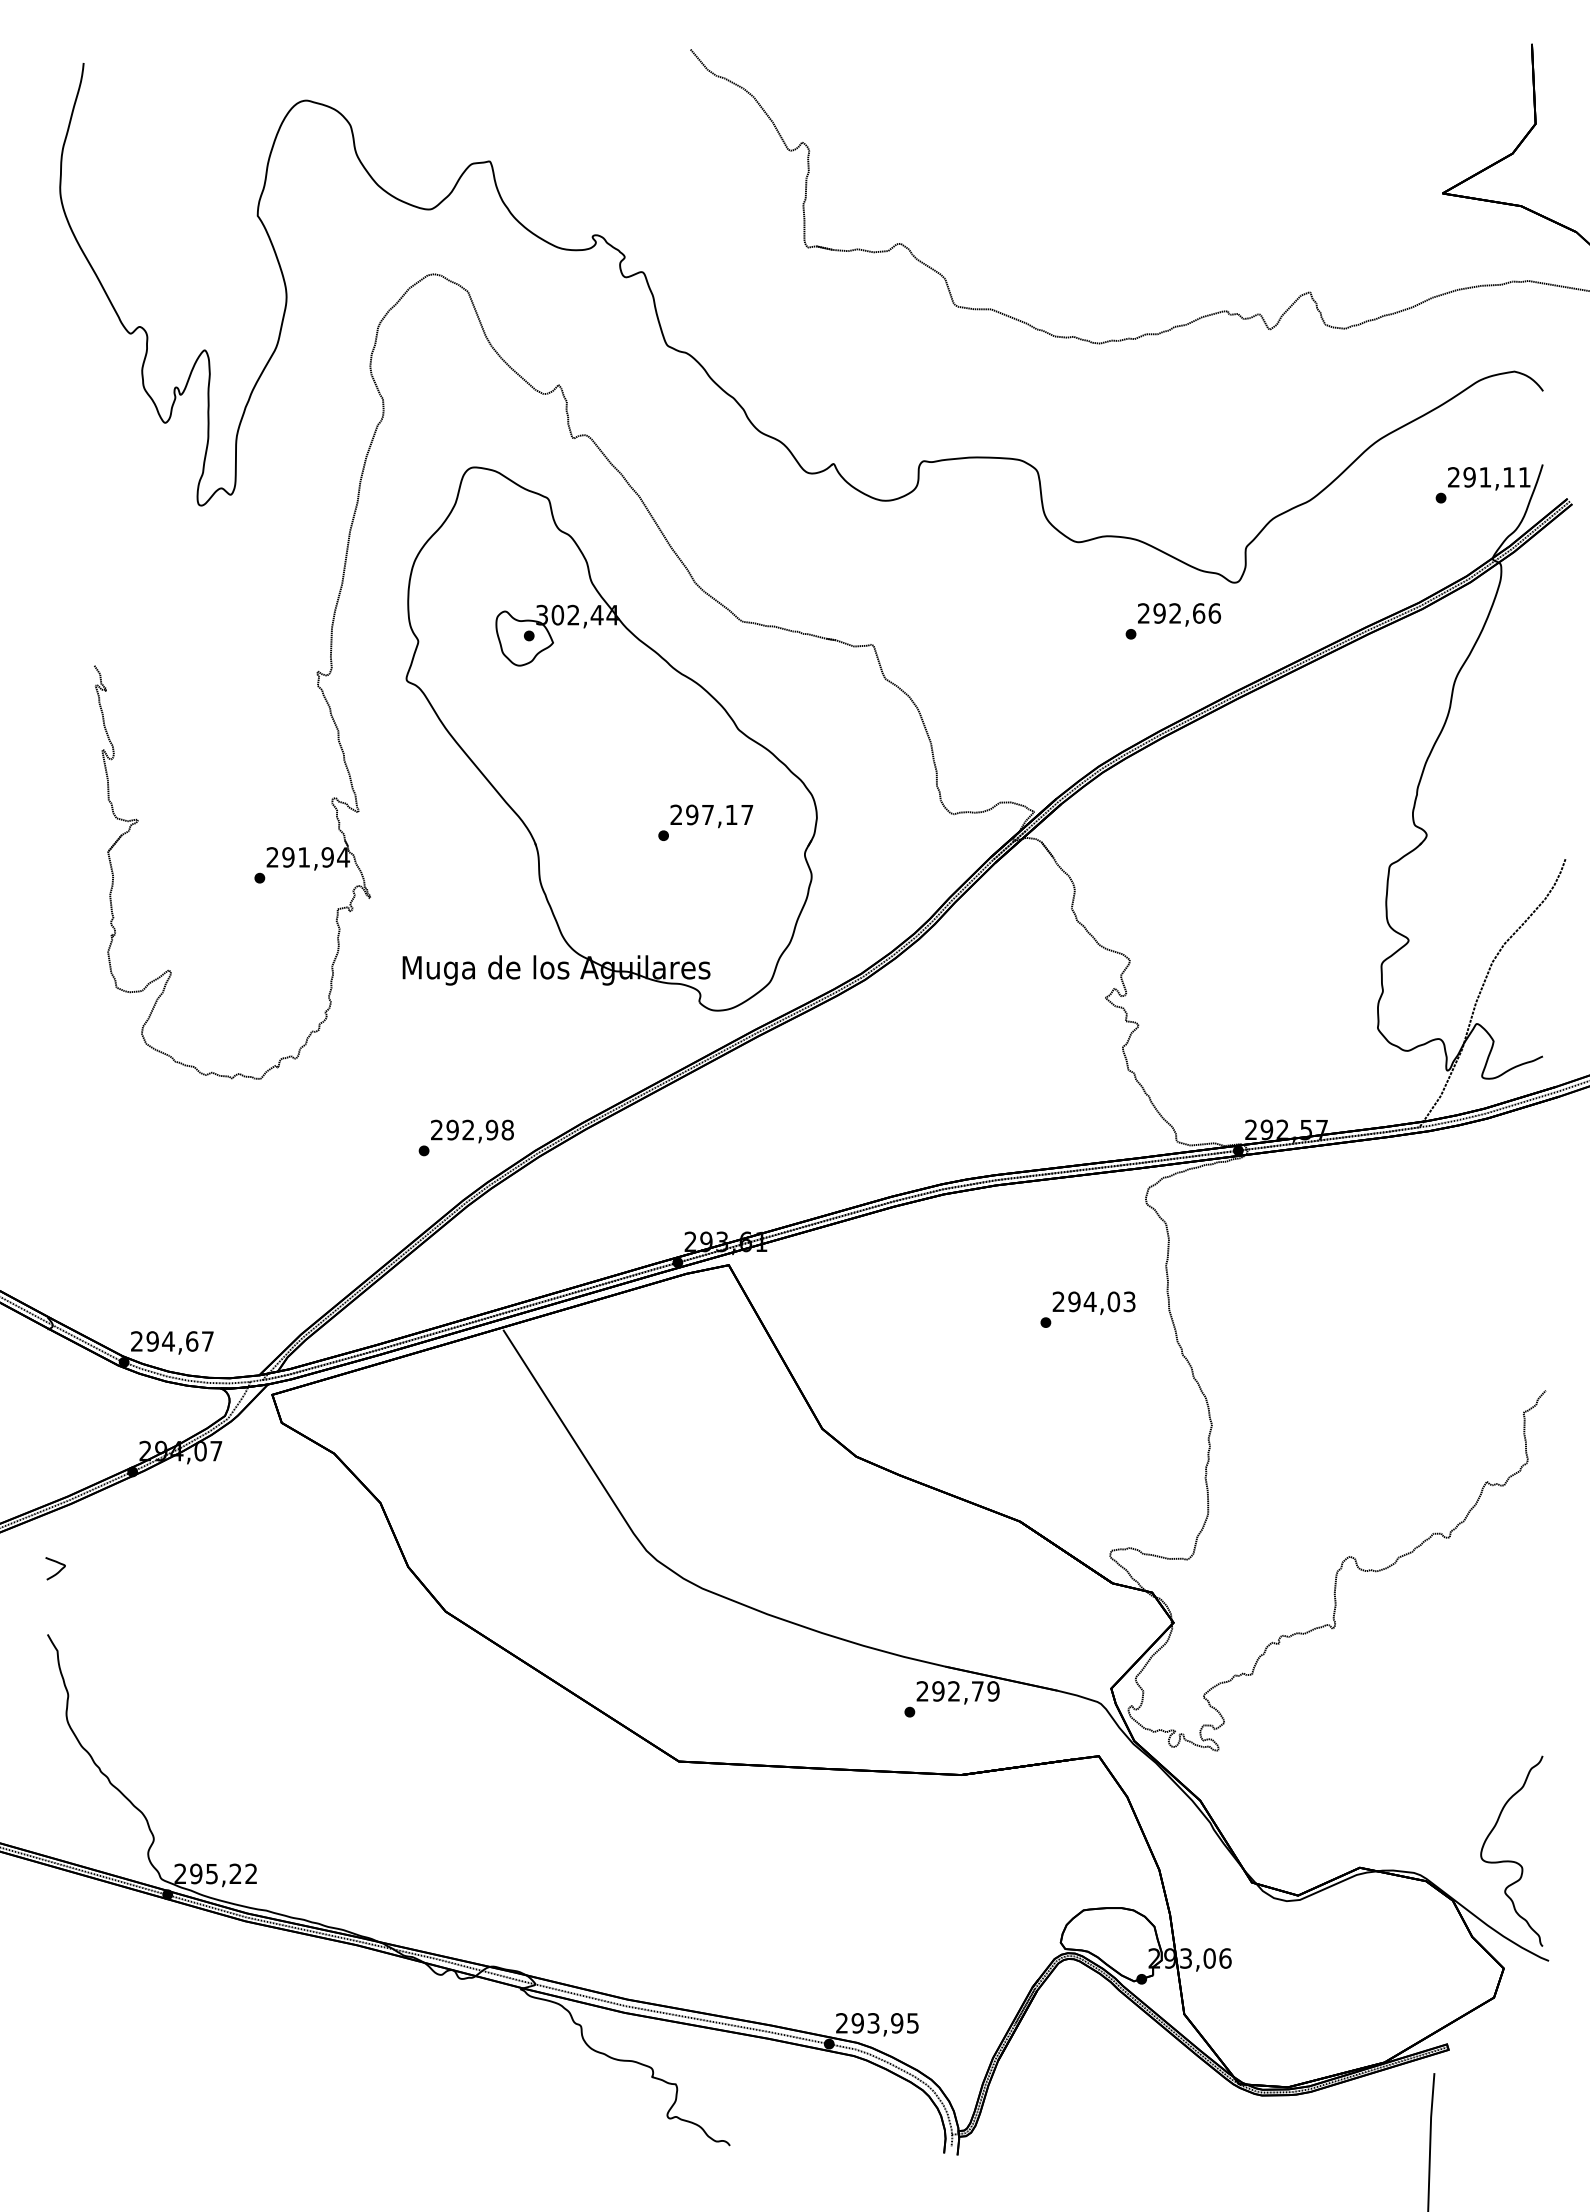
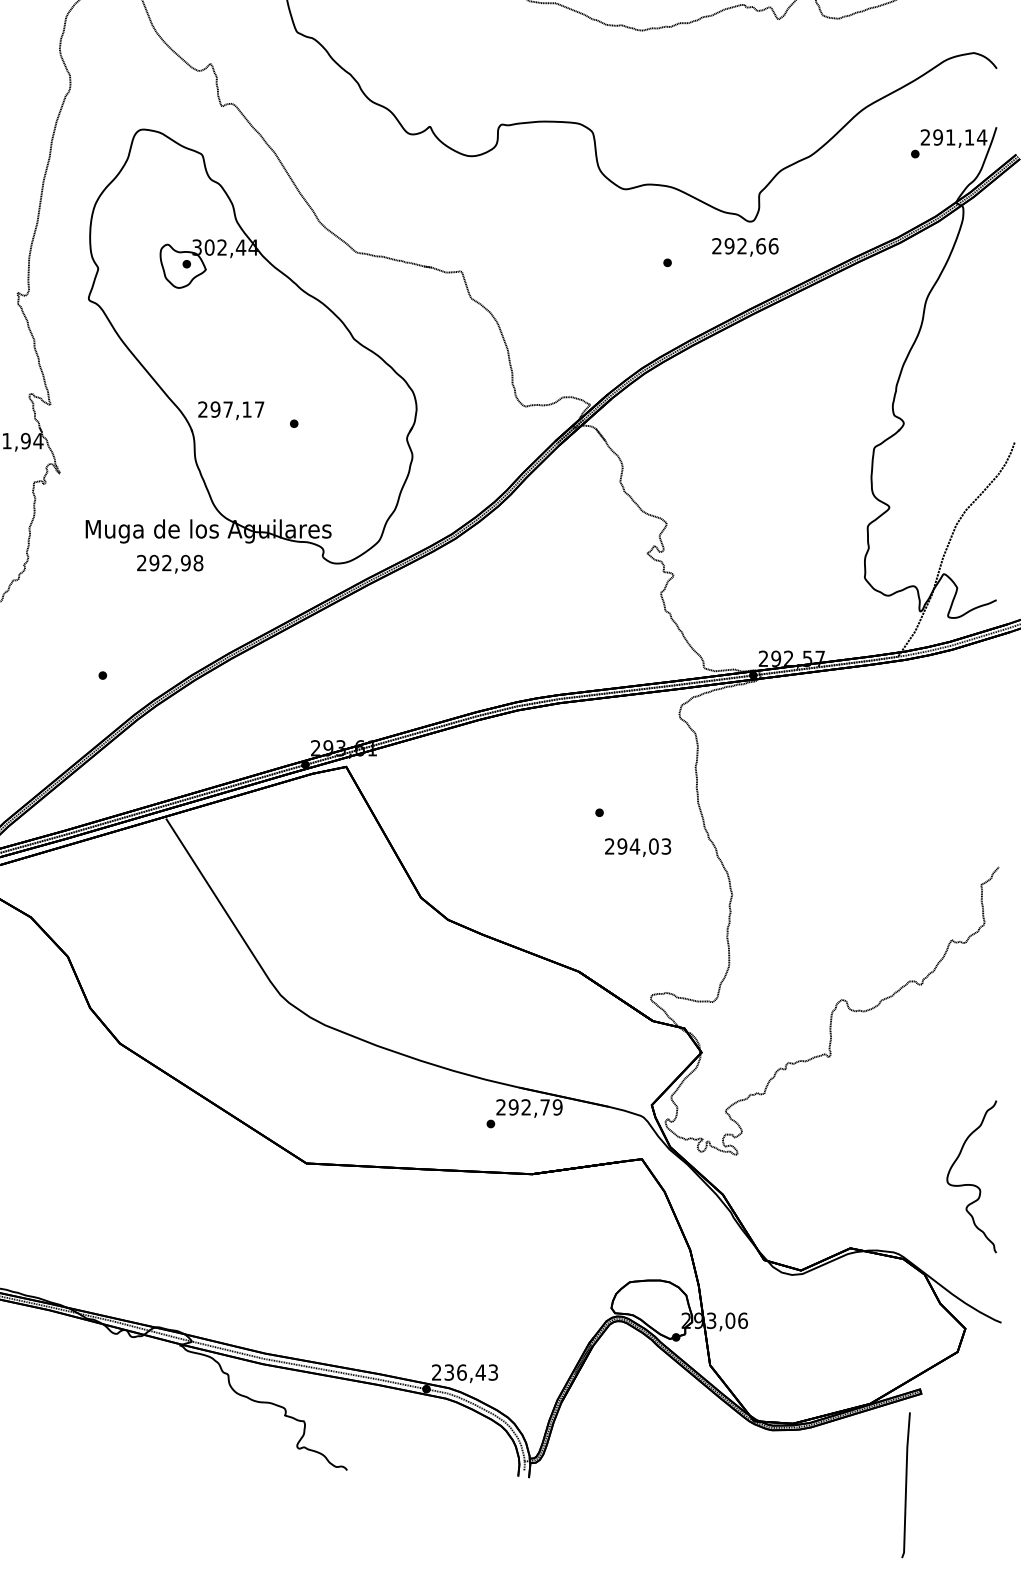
text: (1524, 477) -> (981, 137), 291,11 -> 291,14
text: (1179, 614) -> (745, 247), moved
text: (711, 816) -> (230, 410), moved
text: (472, 1131) -> (170, 564), moved
text: (1093, 1302) -> (637, 847), moved
curve: (1511, 1860) -> (971, 1184), moved
text: (884, 2023) -> (470, 1372), 293,95 -> 236,43

